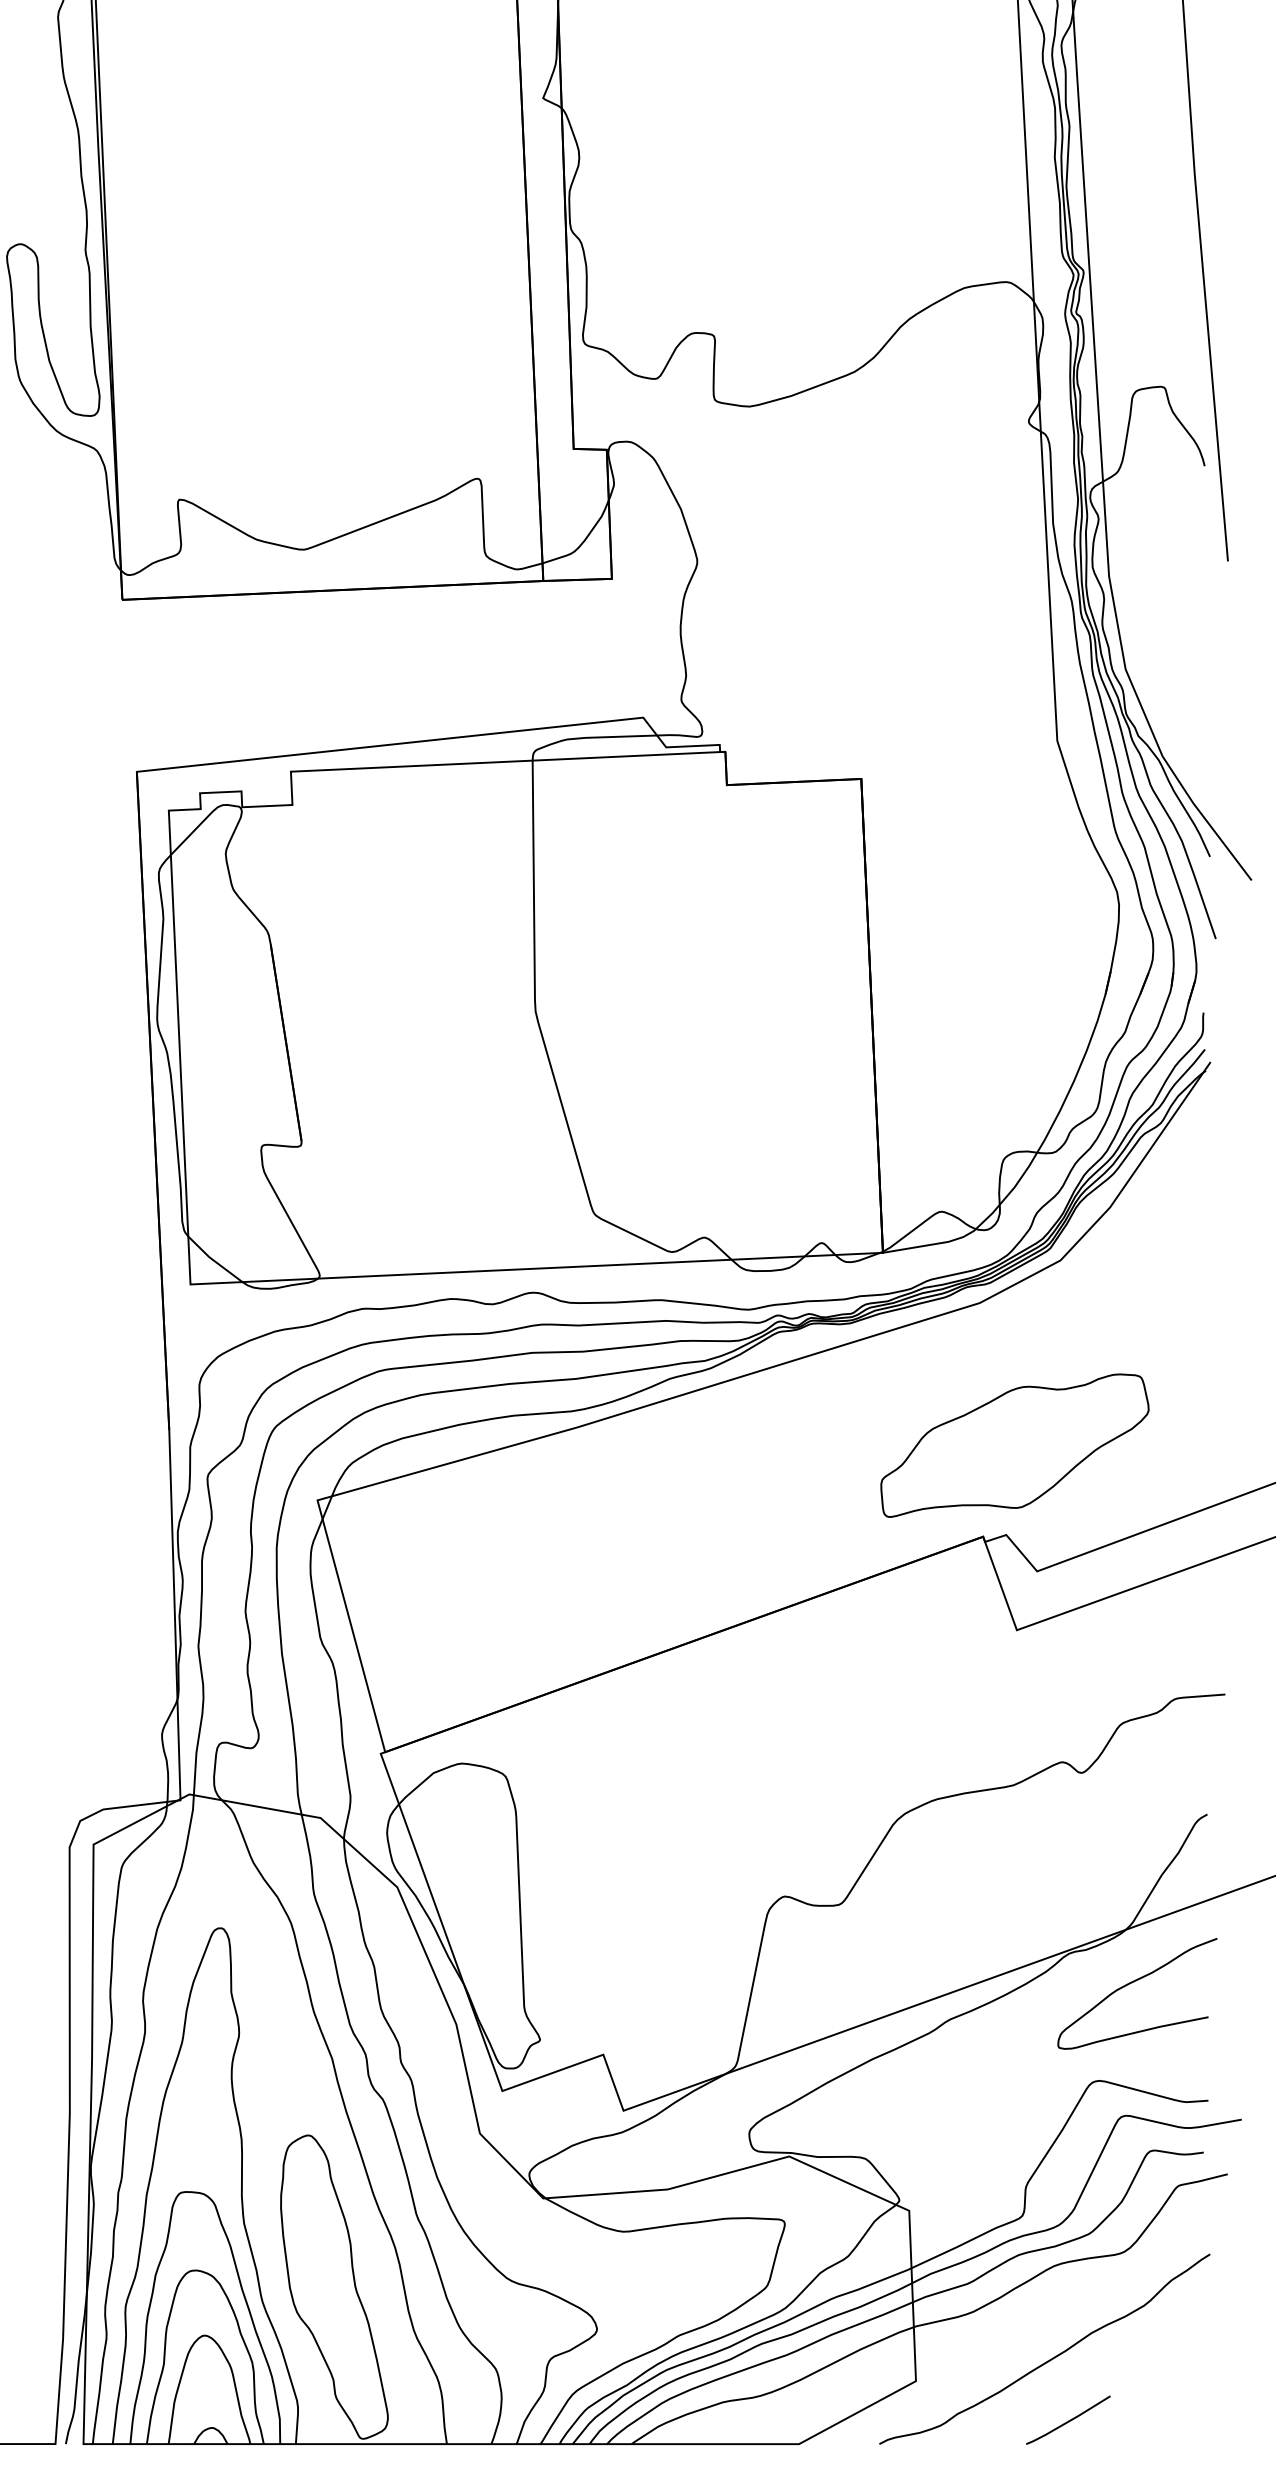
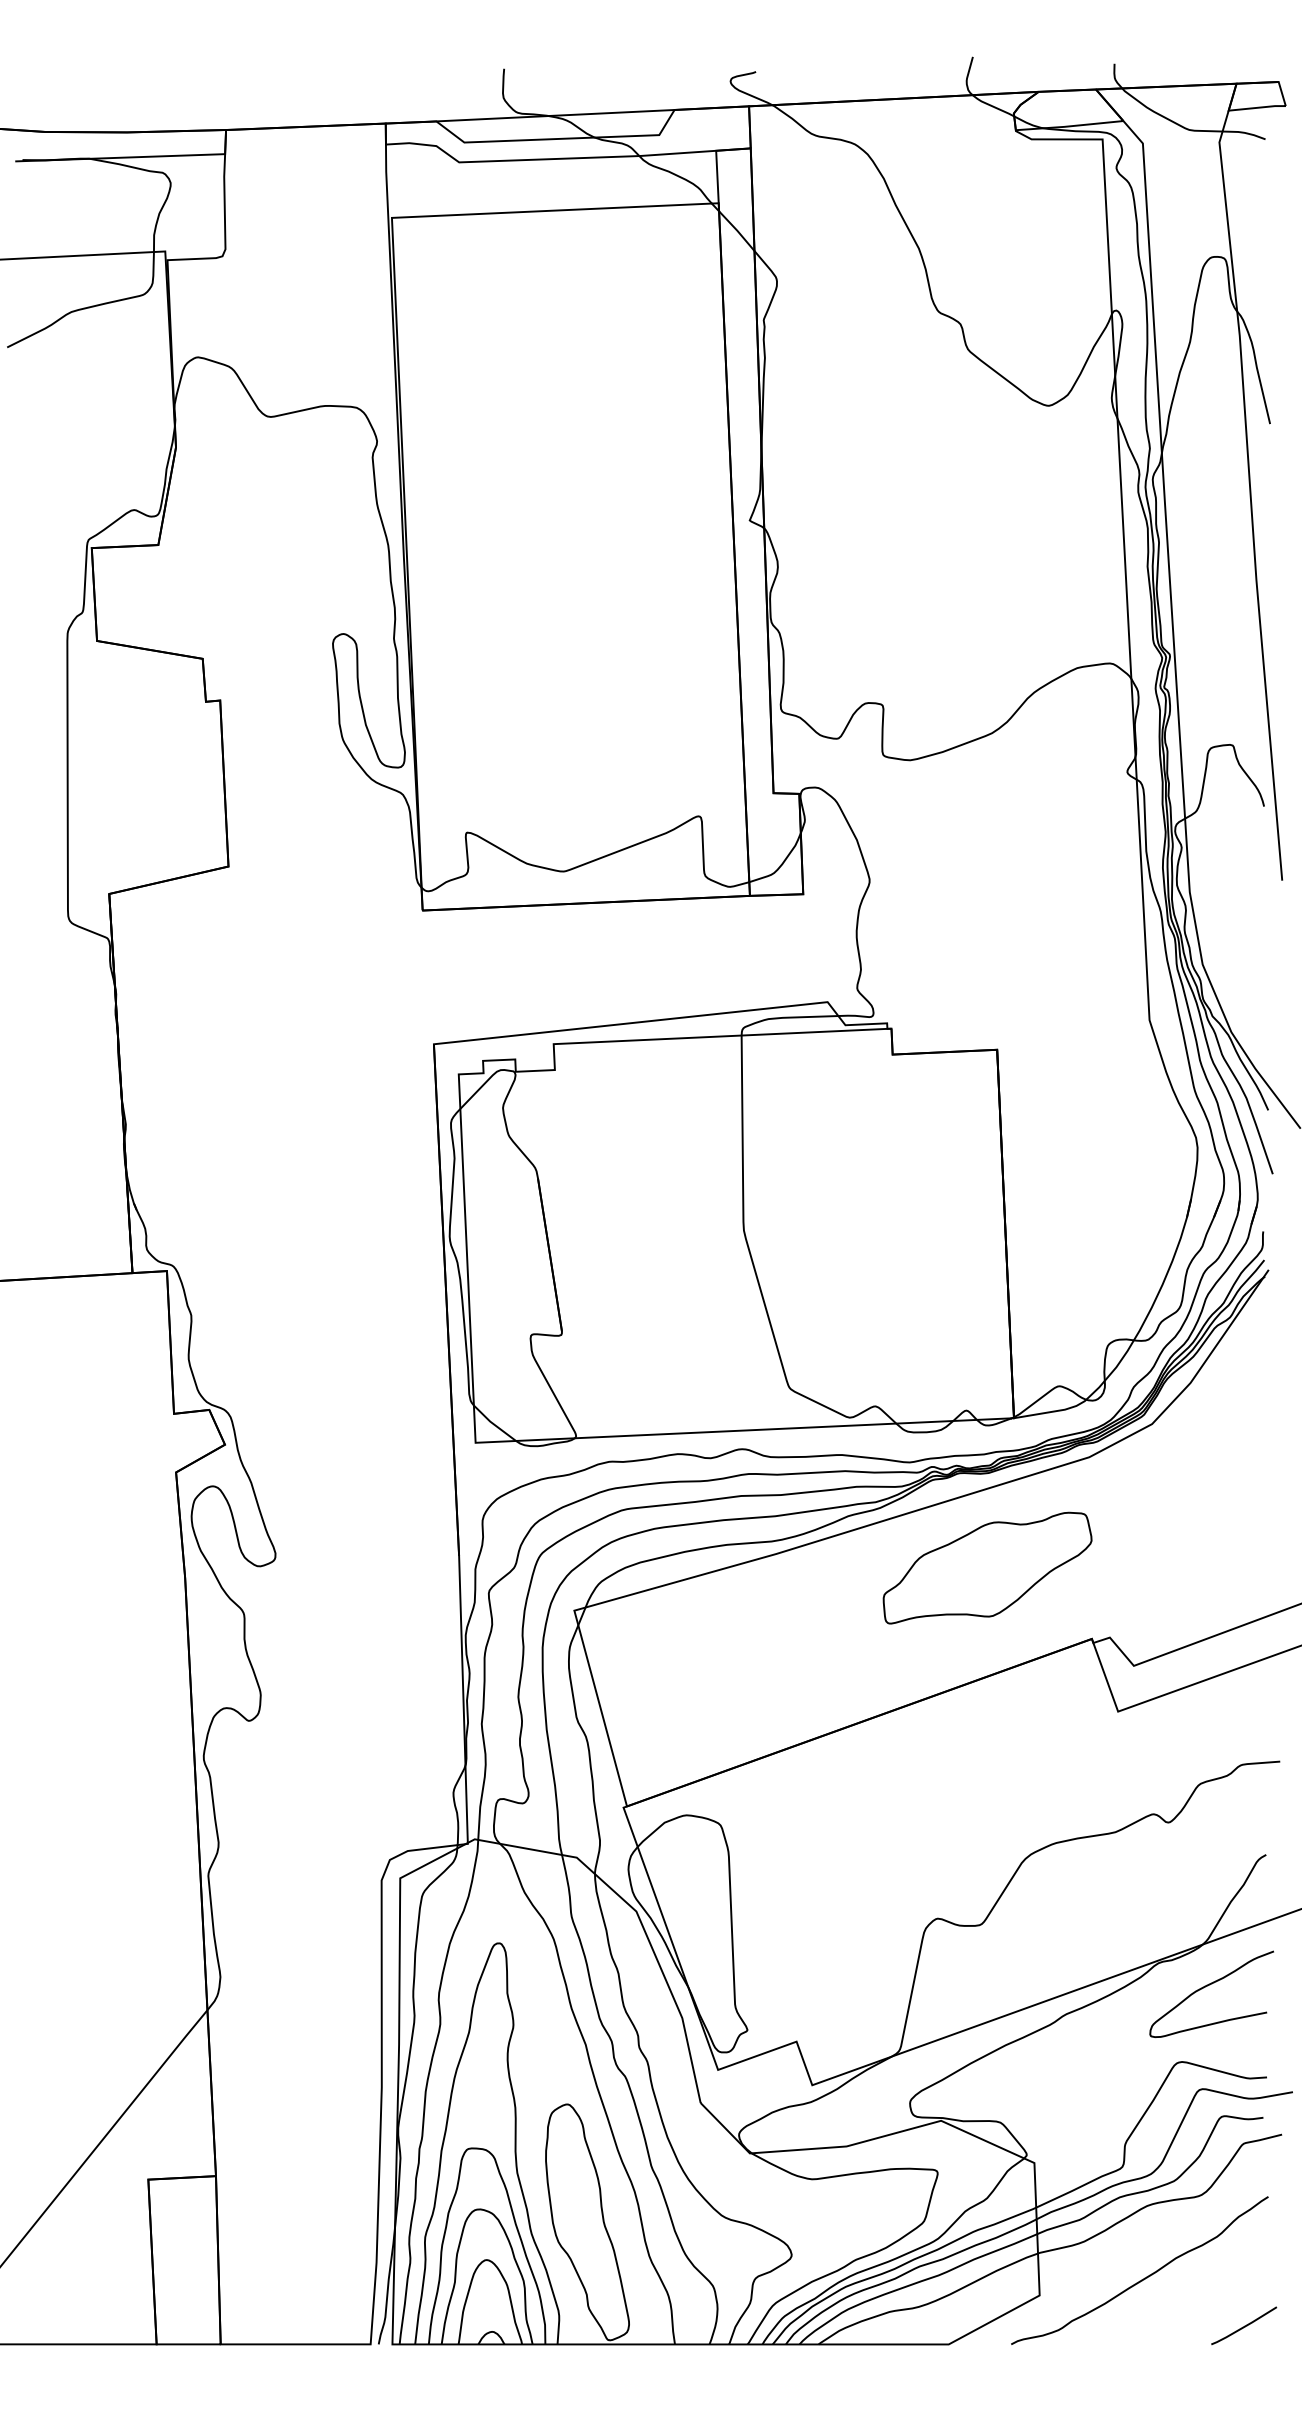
part: (1014, 1444) -> (987, 1567), moved
line: (1068, 2419) -> (1244, 2325), moved

